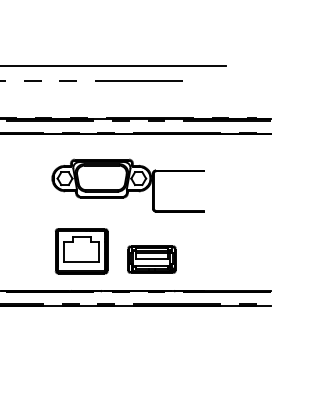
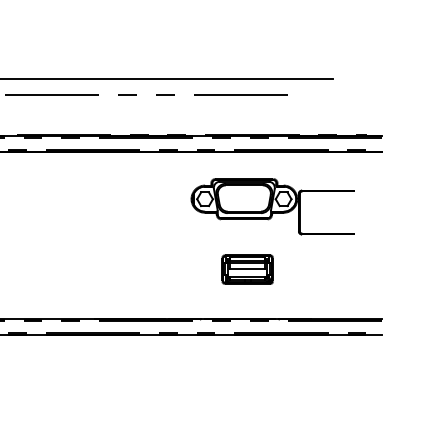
part: (128, 185) -> (272, 206), moved
part: (81, 251) -> (179, 276), removed
part: (151, 259) -> (247, 269), moved

